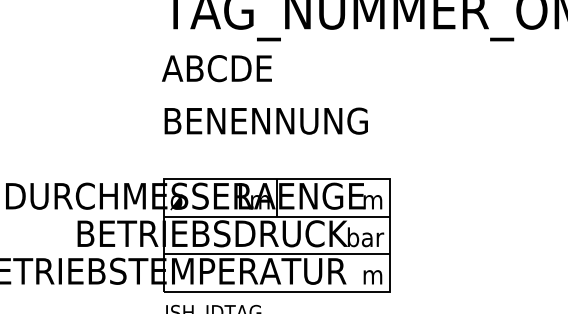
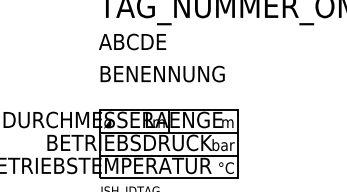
text: (370, 274) -> (226, 167), m -> °C

